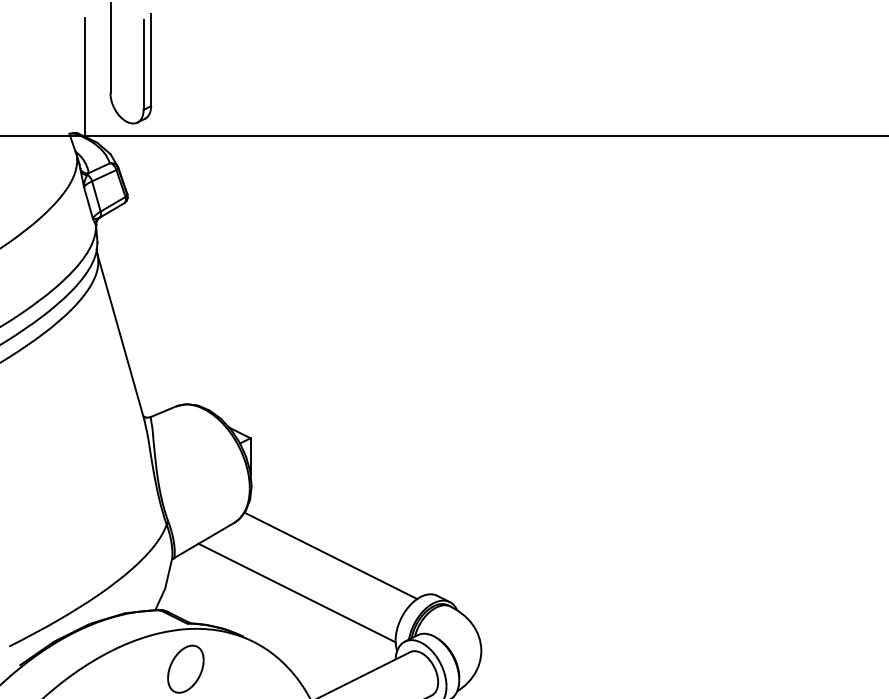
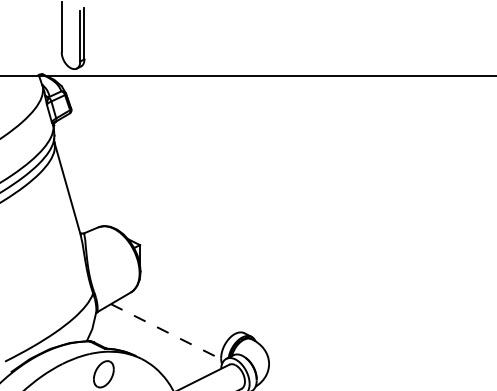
line: (85, 77) -> (47, 43), removed
line: (330, 555) -> (184, 310), removed
line: (297, 592) -> (166, 331), solid -> dashed

